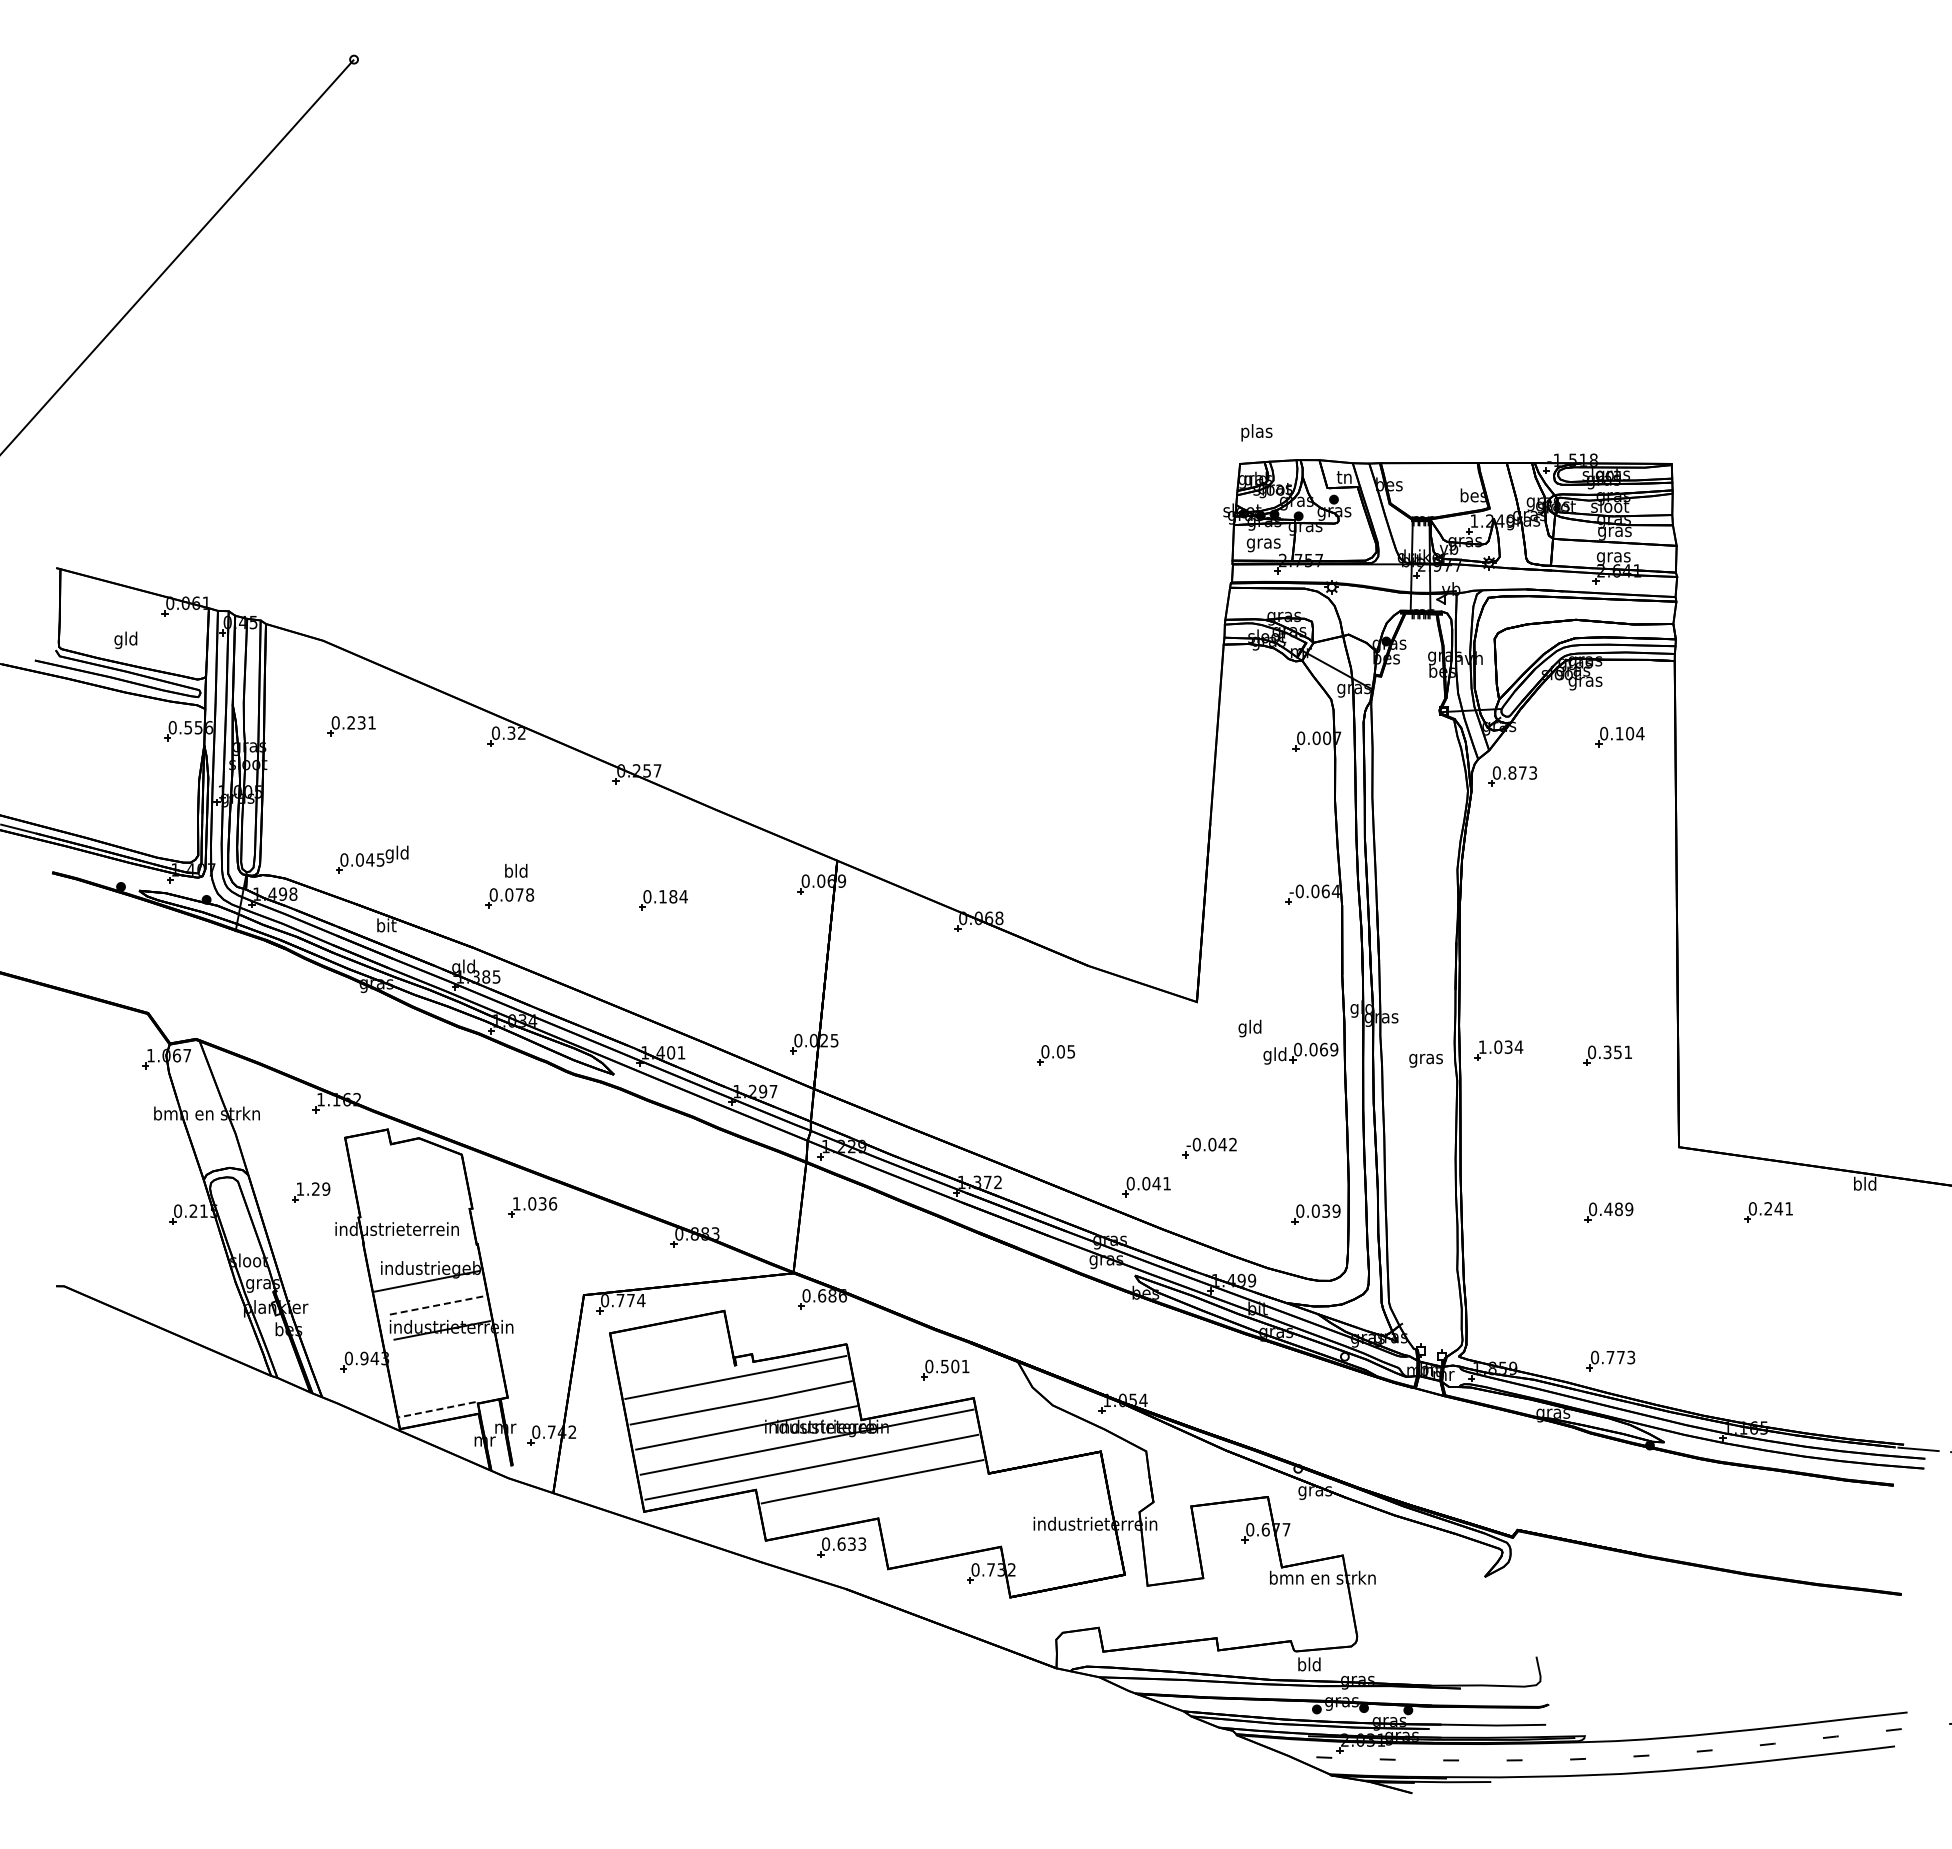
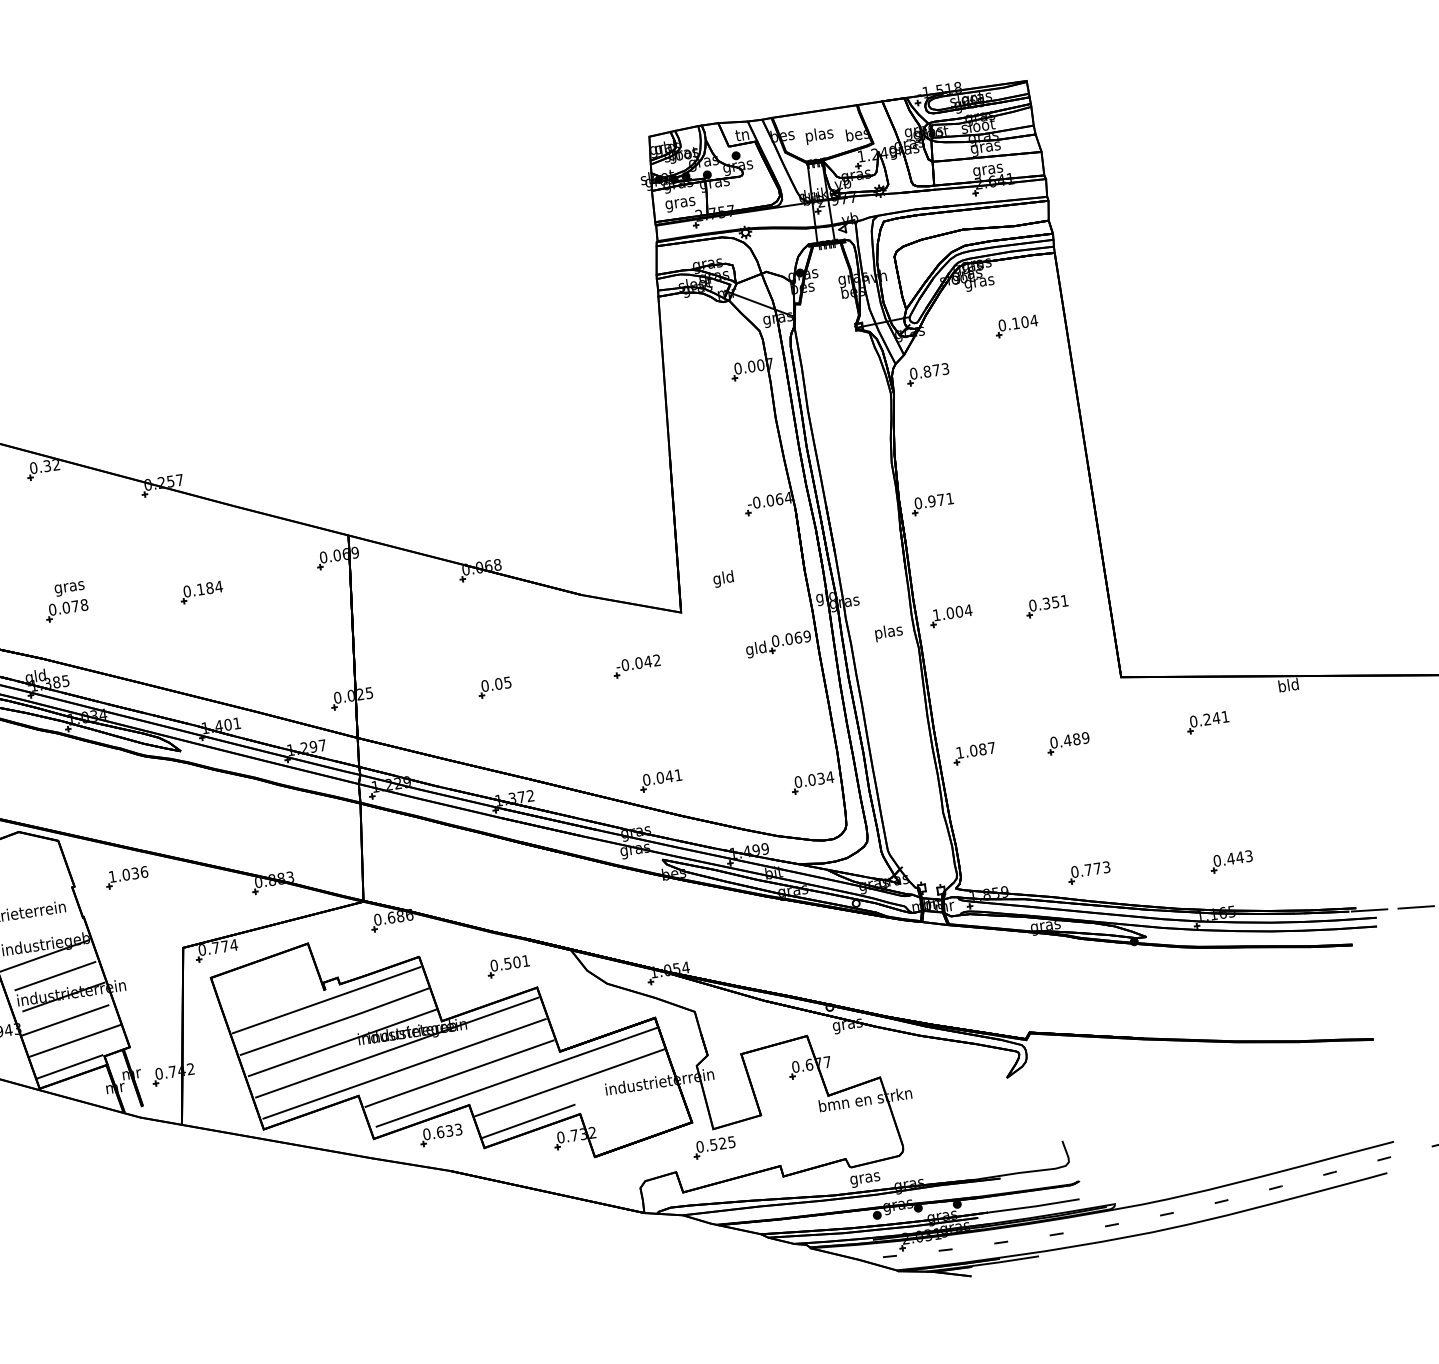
text: (1256, 432) -> (819, 135), moved
text: (516, 872) -> (69, 587), bld -> gras
part: (1496, 922) -> (932, 504), added
text: (1249, 1028) -> (723, 579), moved
text: (1508, 1046) -> (959, 611), 1.034 -> 1.004
part: (1055, 1055) -> (494, 687), moved
text: (1425, 1058) -> (888, 632), gras -> plas
part: (1209, 1147) -> (636, 665), moved
part: (1501, 1208) -> (973, 753), added
text: (1336, 1210) -> (830, 776), 0.039 -> 0.034
line: (436, 1305) -> (55, 975), dashed -> solid
line: (439, 1356) -> (64, 1020), added
part: (1771, 1372) -> (1231, 862), added
line: (447, 1381) -> (75, 1040), added
line: (436, 1409) -> (69, 1066), dashed -> solid
line: (936, 1495) -> (517, 1077), added
line: (994, 1509) -> (569, 1082), added
line: (941, 1546) -> (528, 1121), added
part: (1145, 1606) -> (714, 1147), added
text: (1309, 1665) -> (865, 1177), bld -> gras

